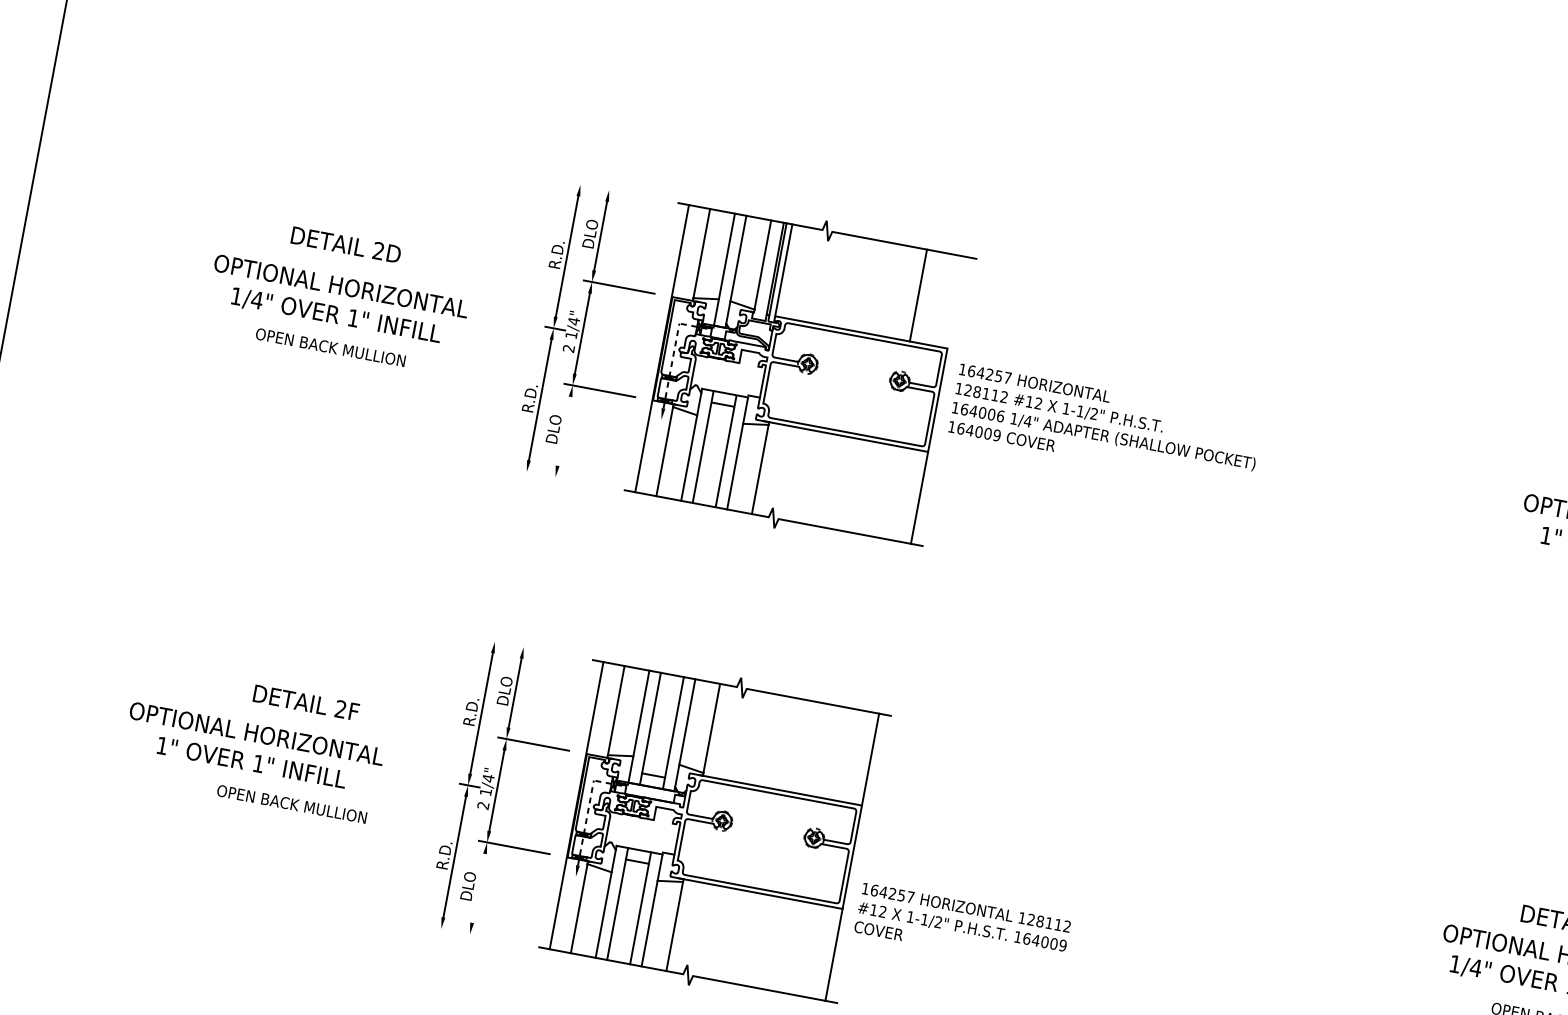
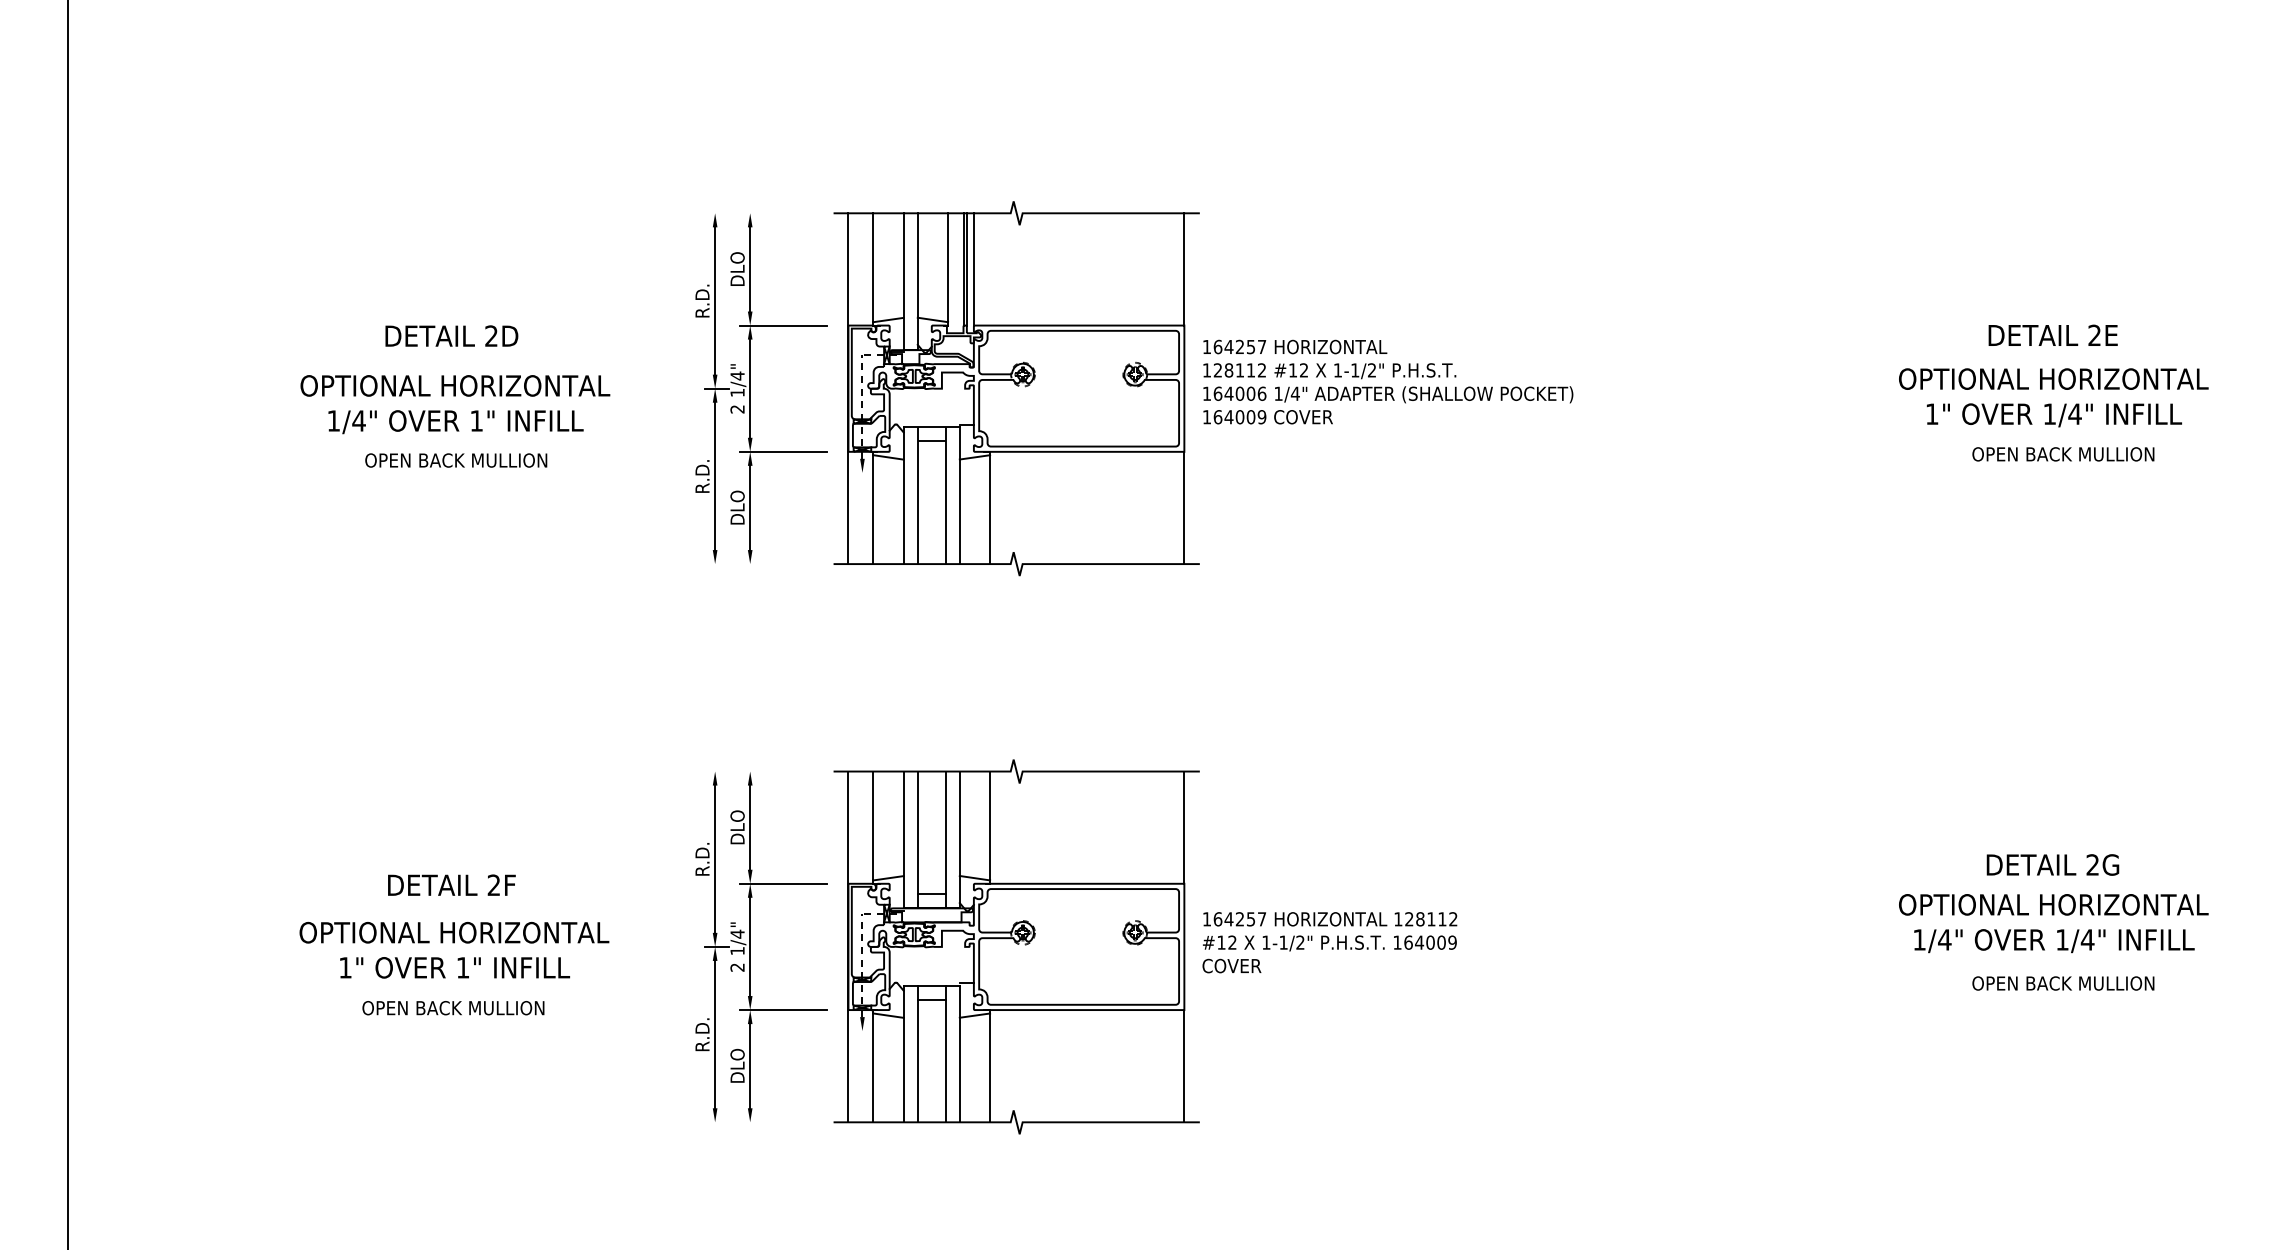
line: (918, 295) -> (1184, 269), moved
line: (564, 431) -> (750, 507), added
text: (306, 702) -> (451, 884), moved
text: (291, 804) -> (453, 1008), moved
line: (478, 888) -> (750, 1066), added
text: (962, 926) -> (1329, 942), moved

